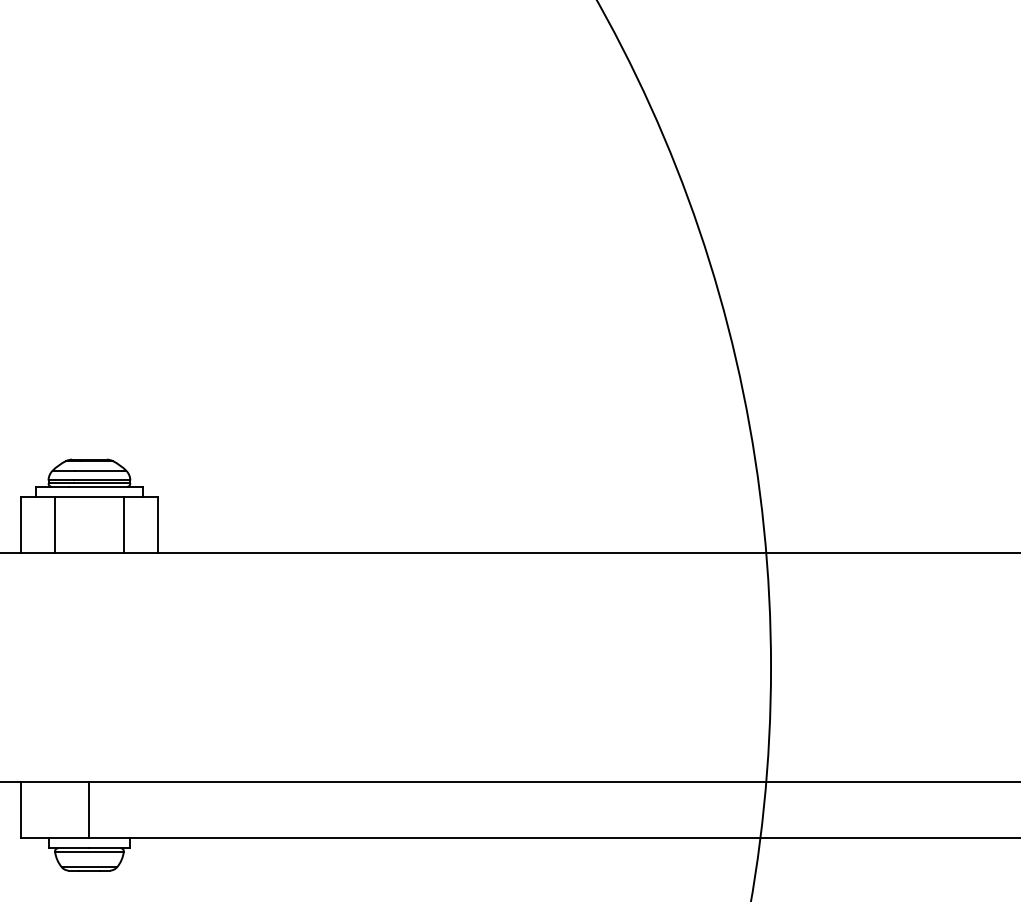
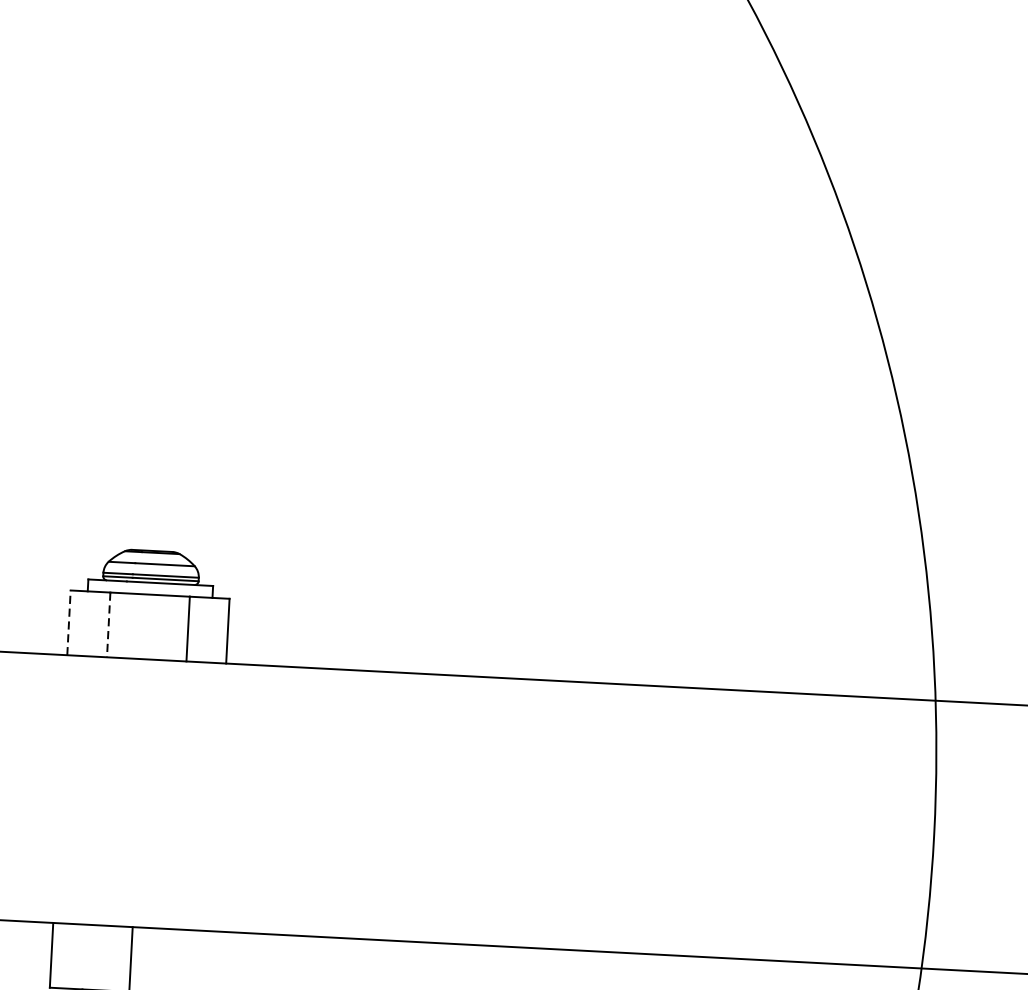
line: (21, 524) -> (69, 622), solid -> dashed
line: (55, 524) -> (108, 624), solid -> dashed

